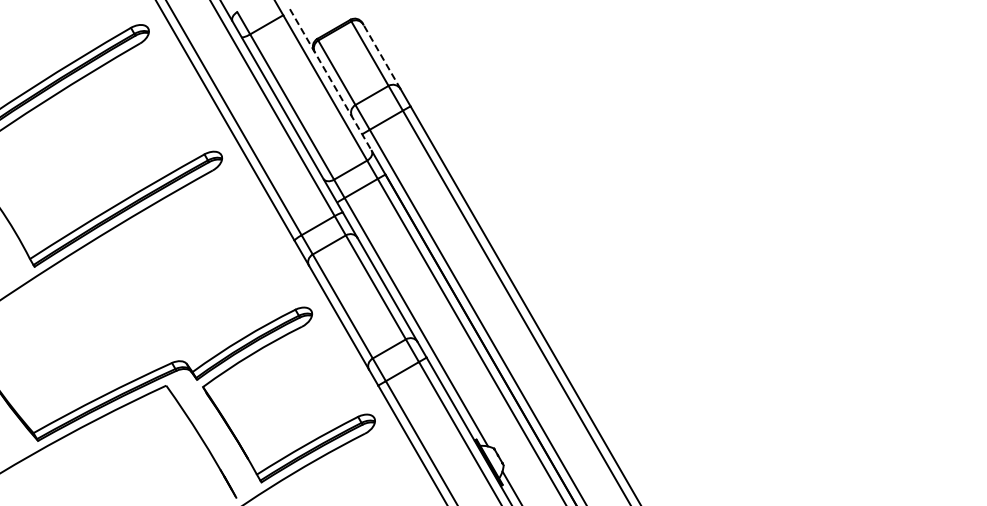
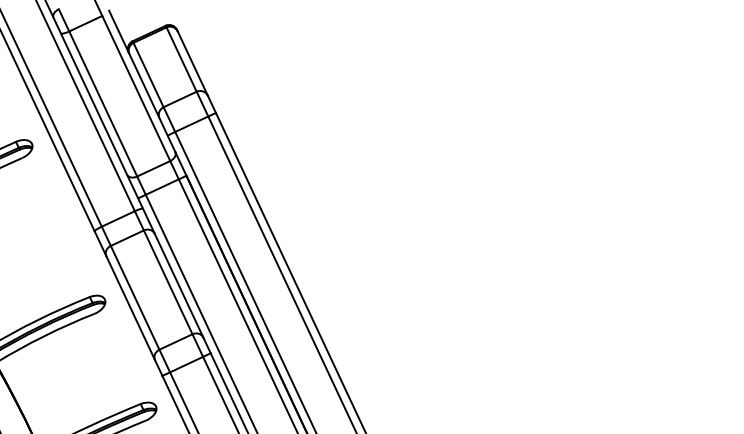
line: (381, 56) -> (192, 63), dashed -> solid
line: (330, 80) -> (141, 81), dashed -> solid

